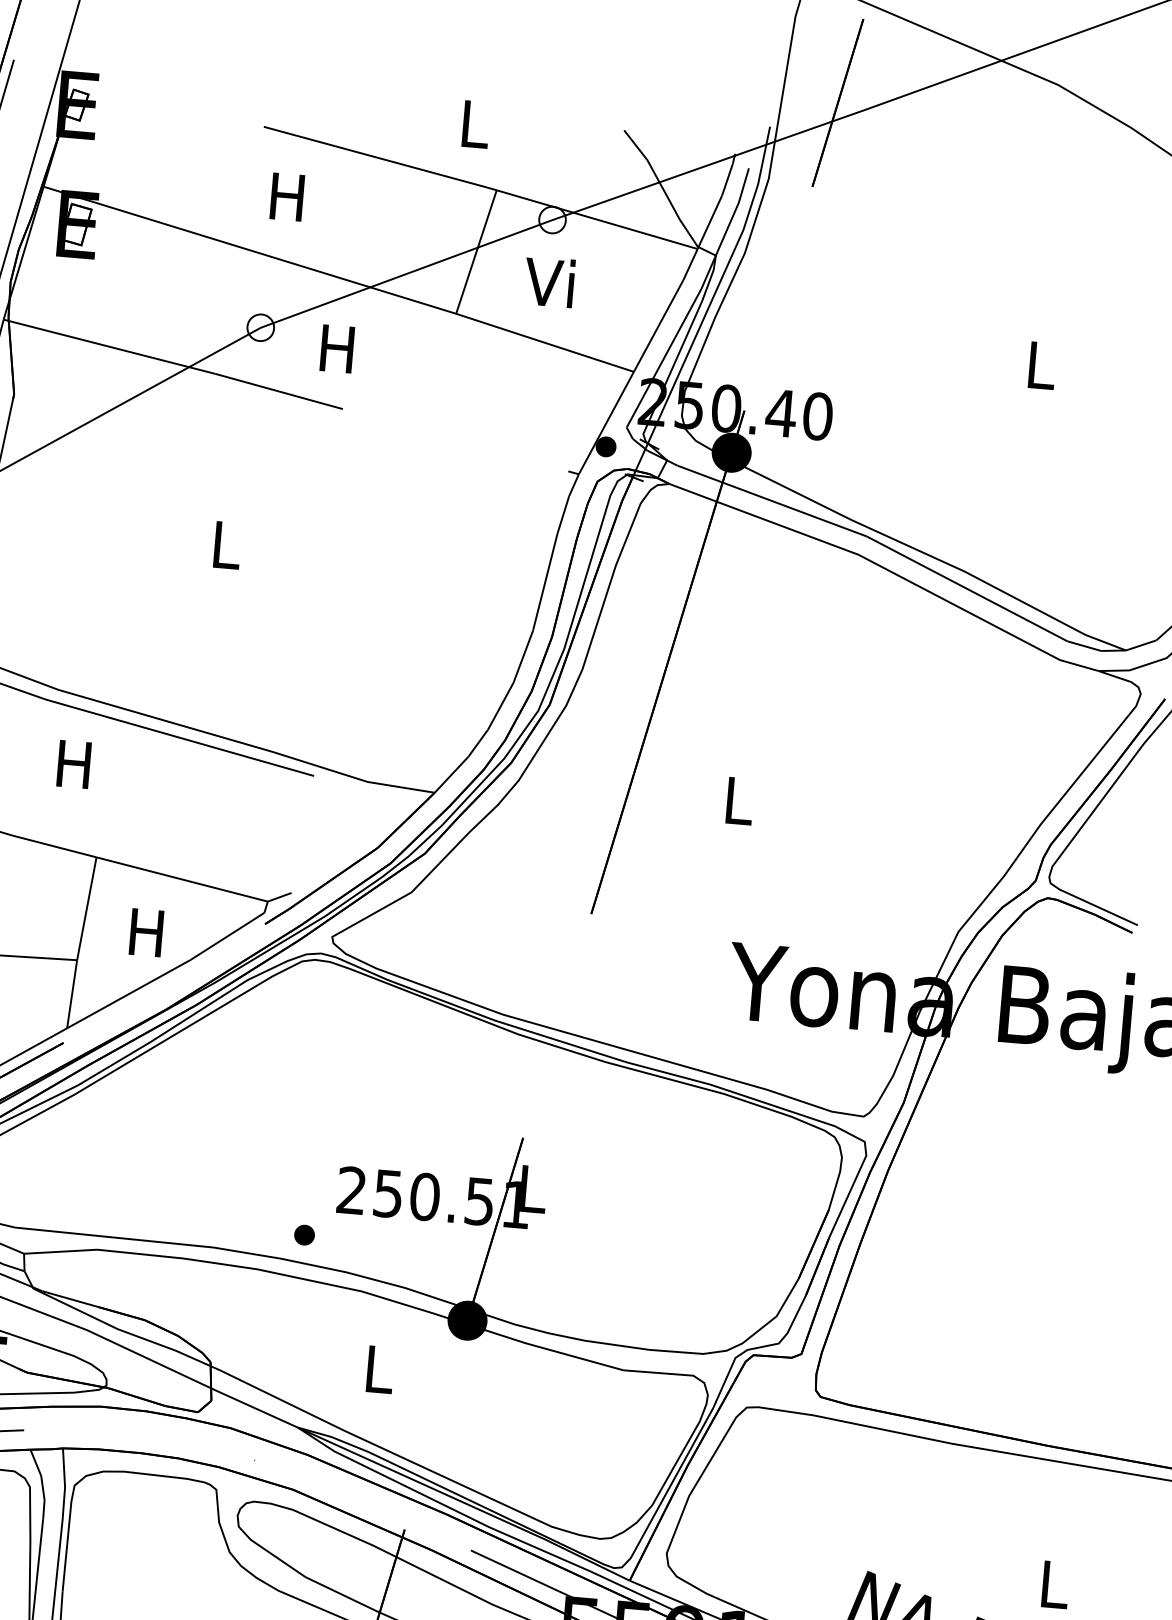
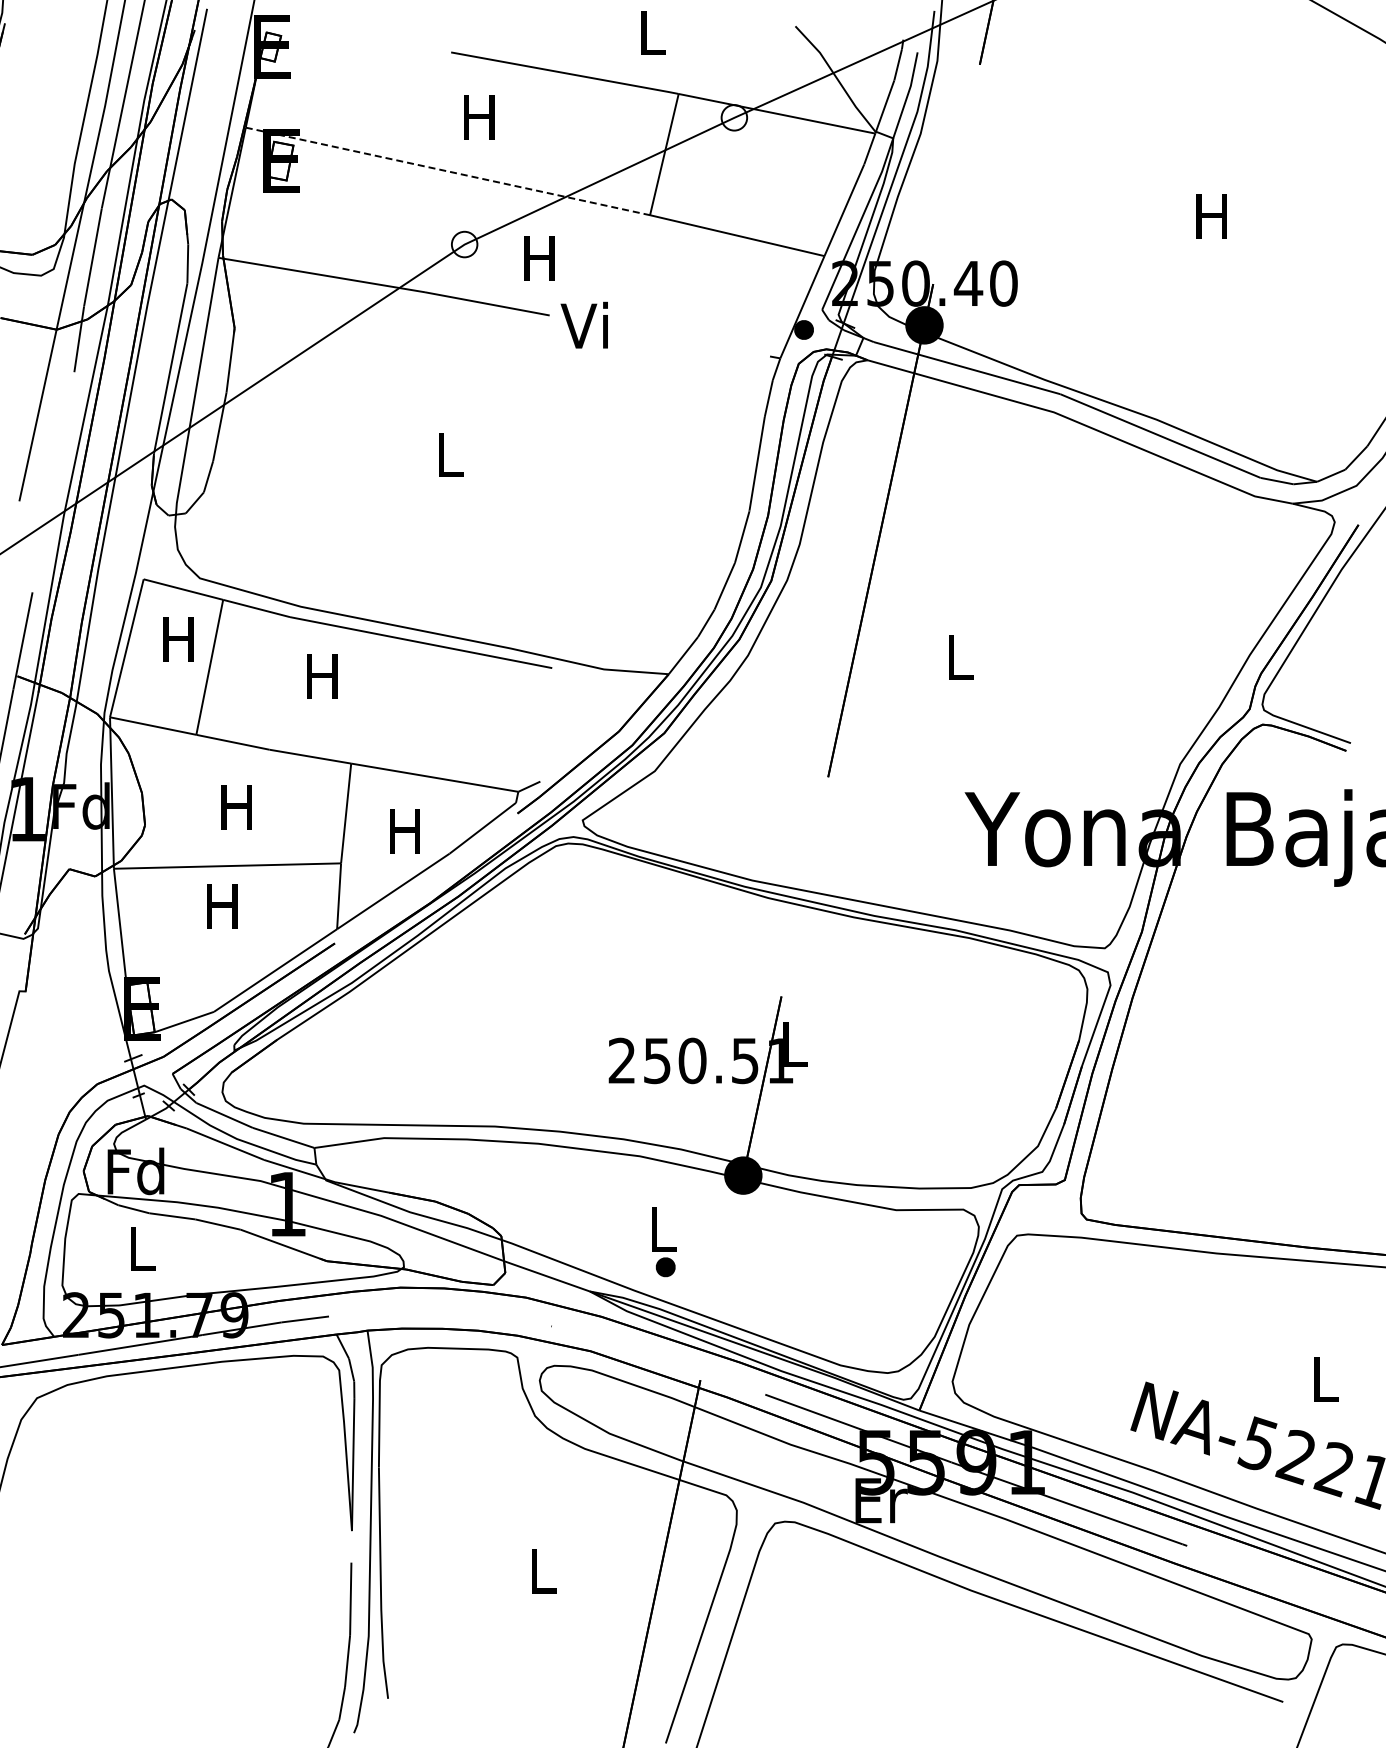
line: (249, 250) -> (447, 171), solid -> dashed
text: (548, 281) -> (583, 324), moved
text: (1039, 365) -> (1211, 216), L -> H
part: (304, 1235) -> (665, 1267), moved

